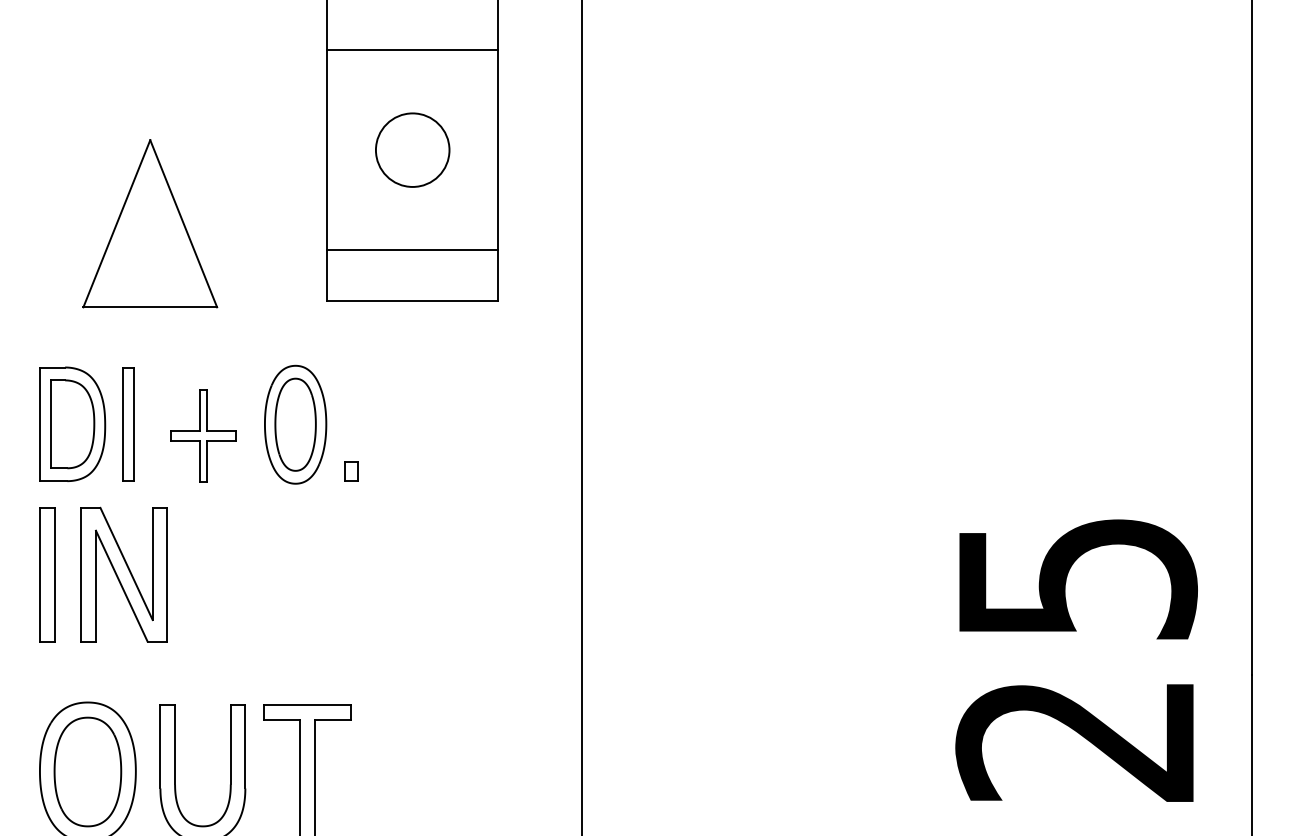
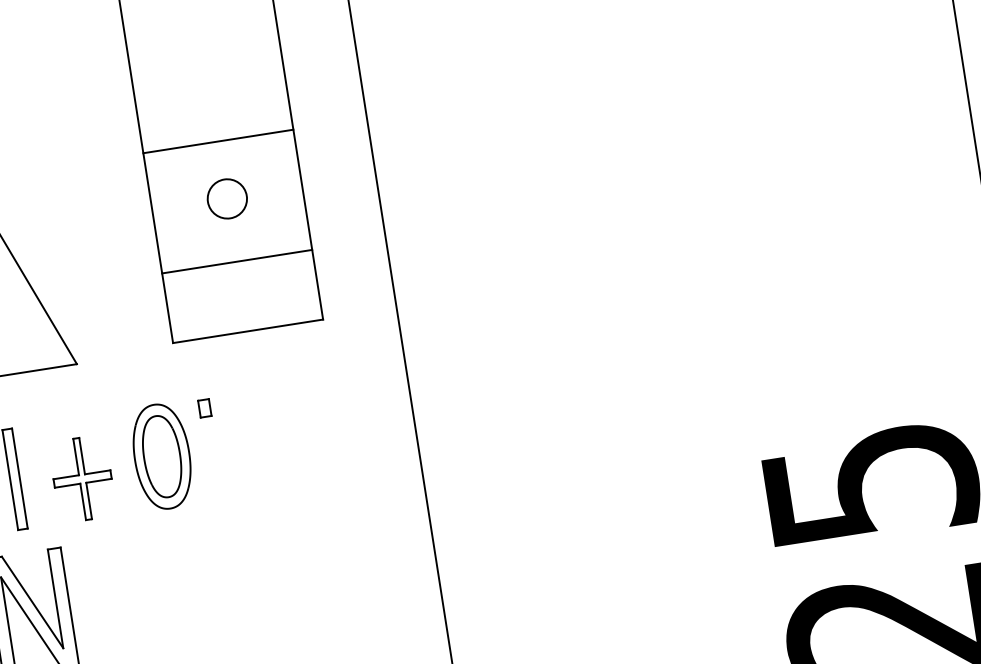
line: (412, 49) -> (218, 141), moved
circle: (412, 149) -> (227, 198), size x0.6
line: (412, 250) -> (237, 261), moved
part: (351, 471) -> (204, 408), moved

